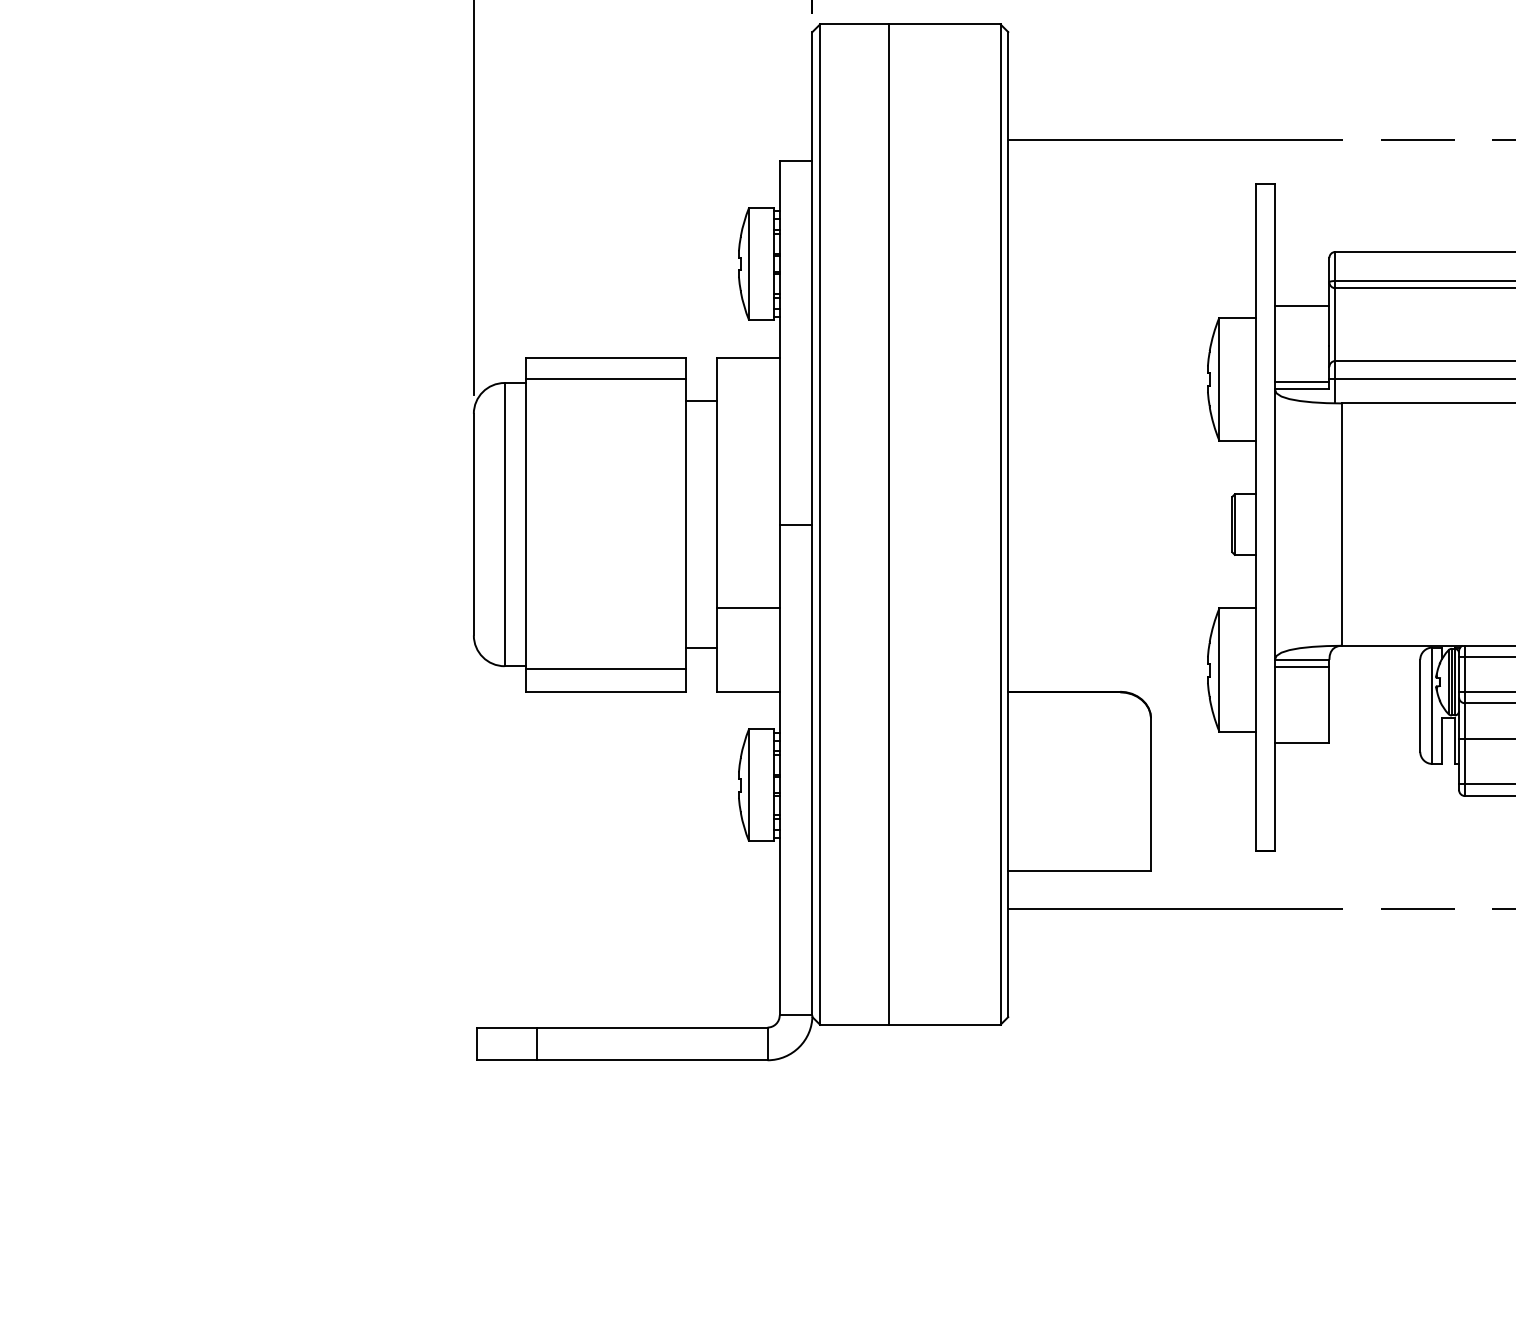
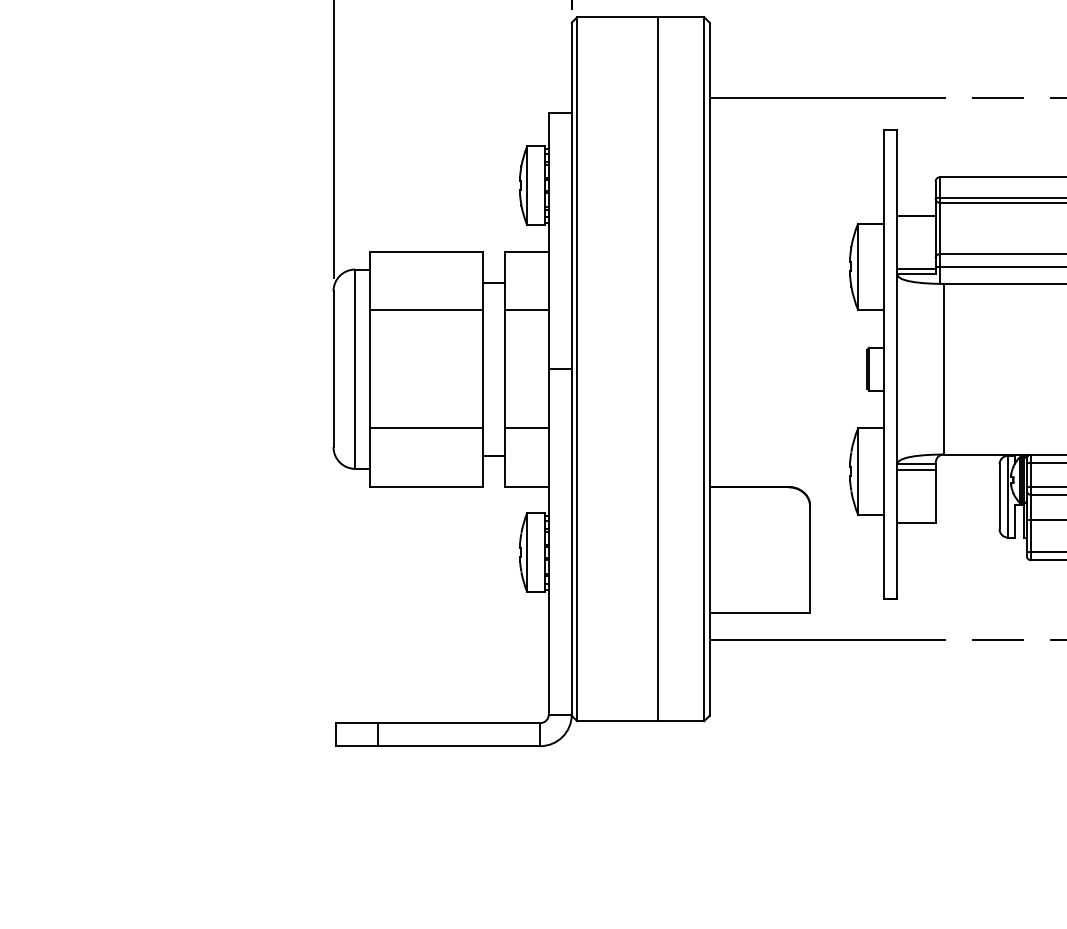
line: (605, 378) -> (426, 310), moved
line: (748, 441) -> (526, 310), added
line: (888, 525) -> (658, 369), moved
line: (605, 669) -> (426, 428), moved

